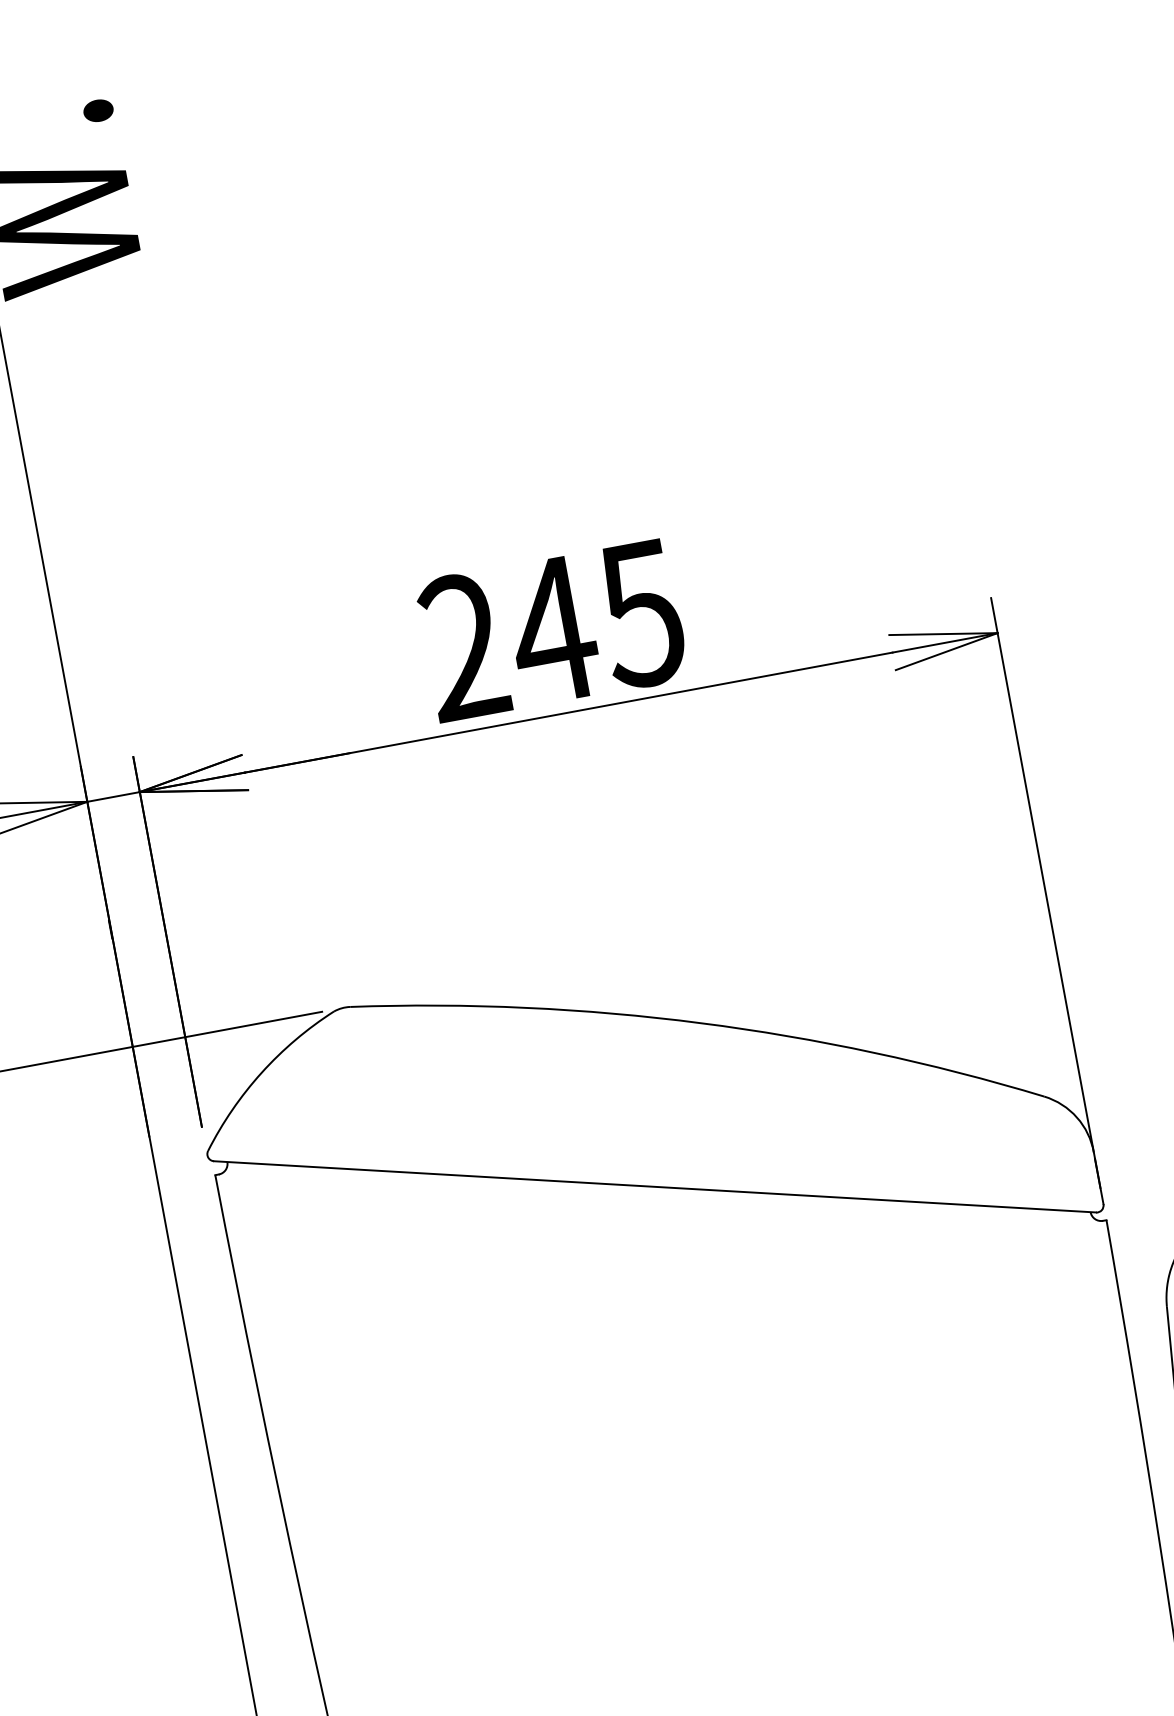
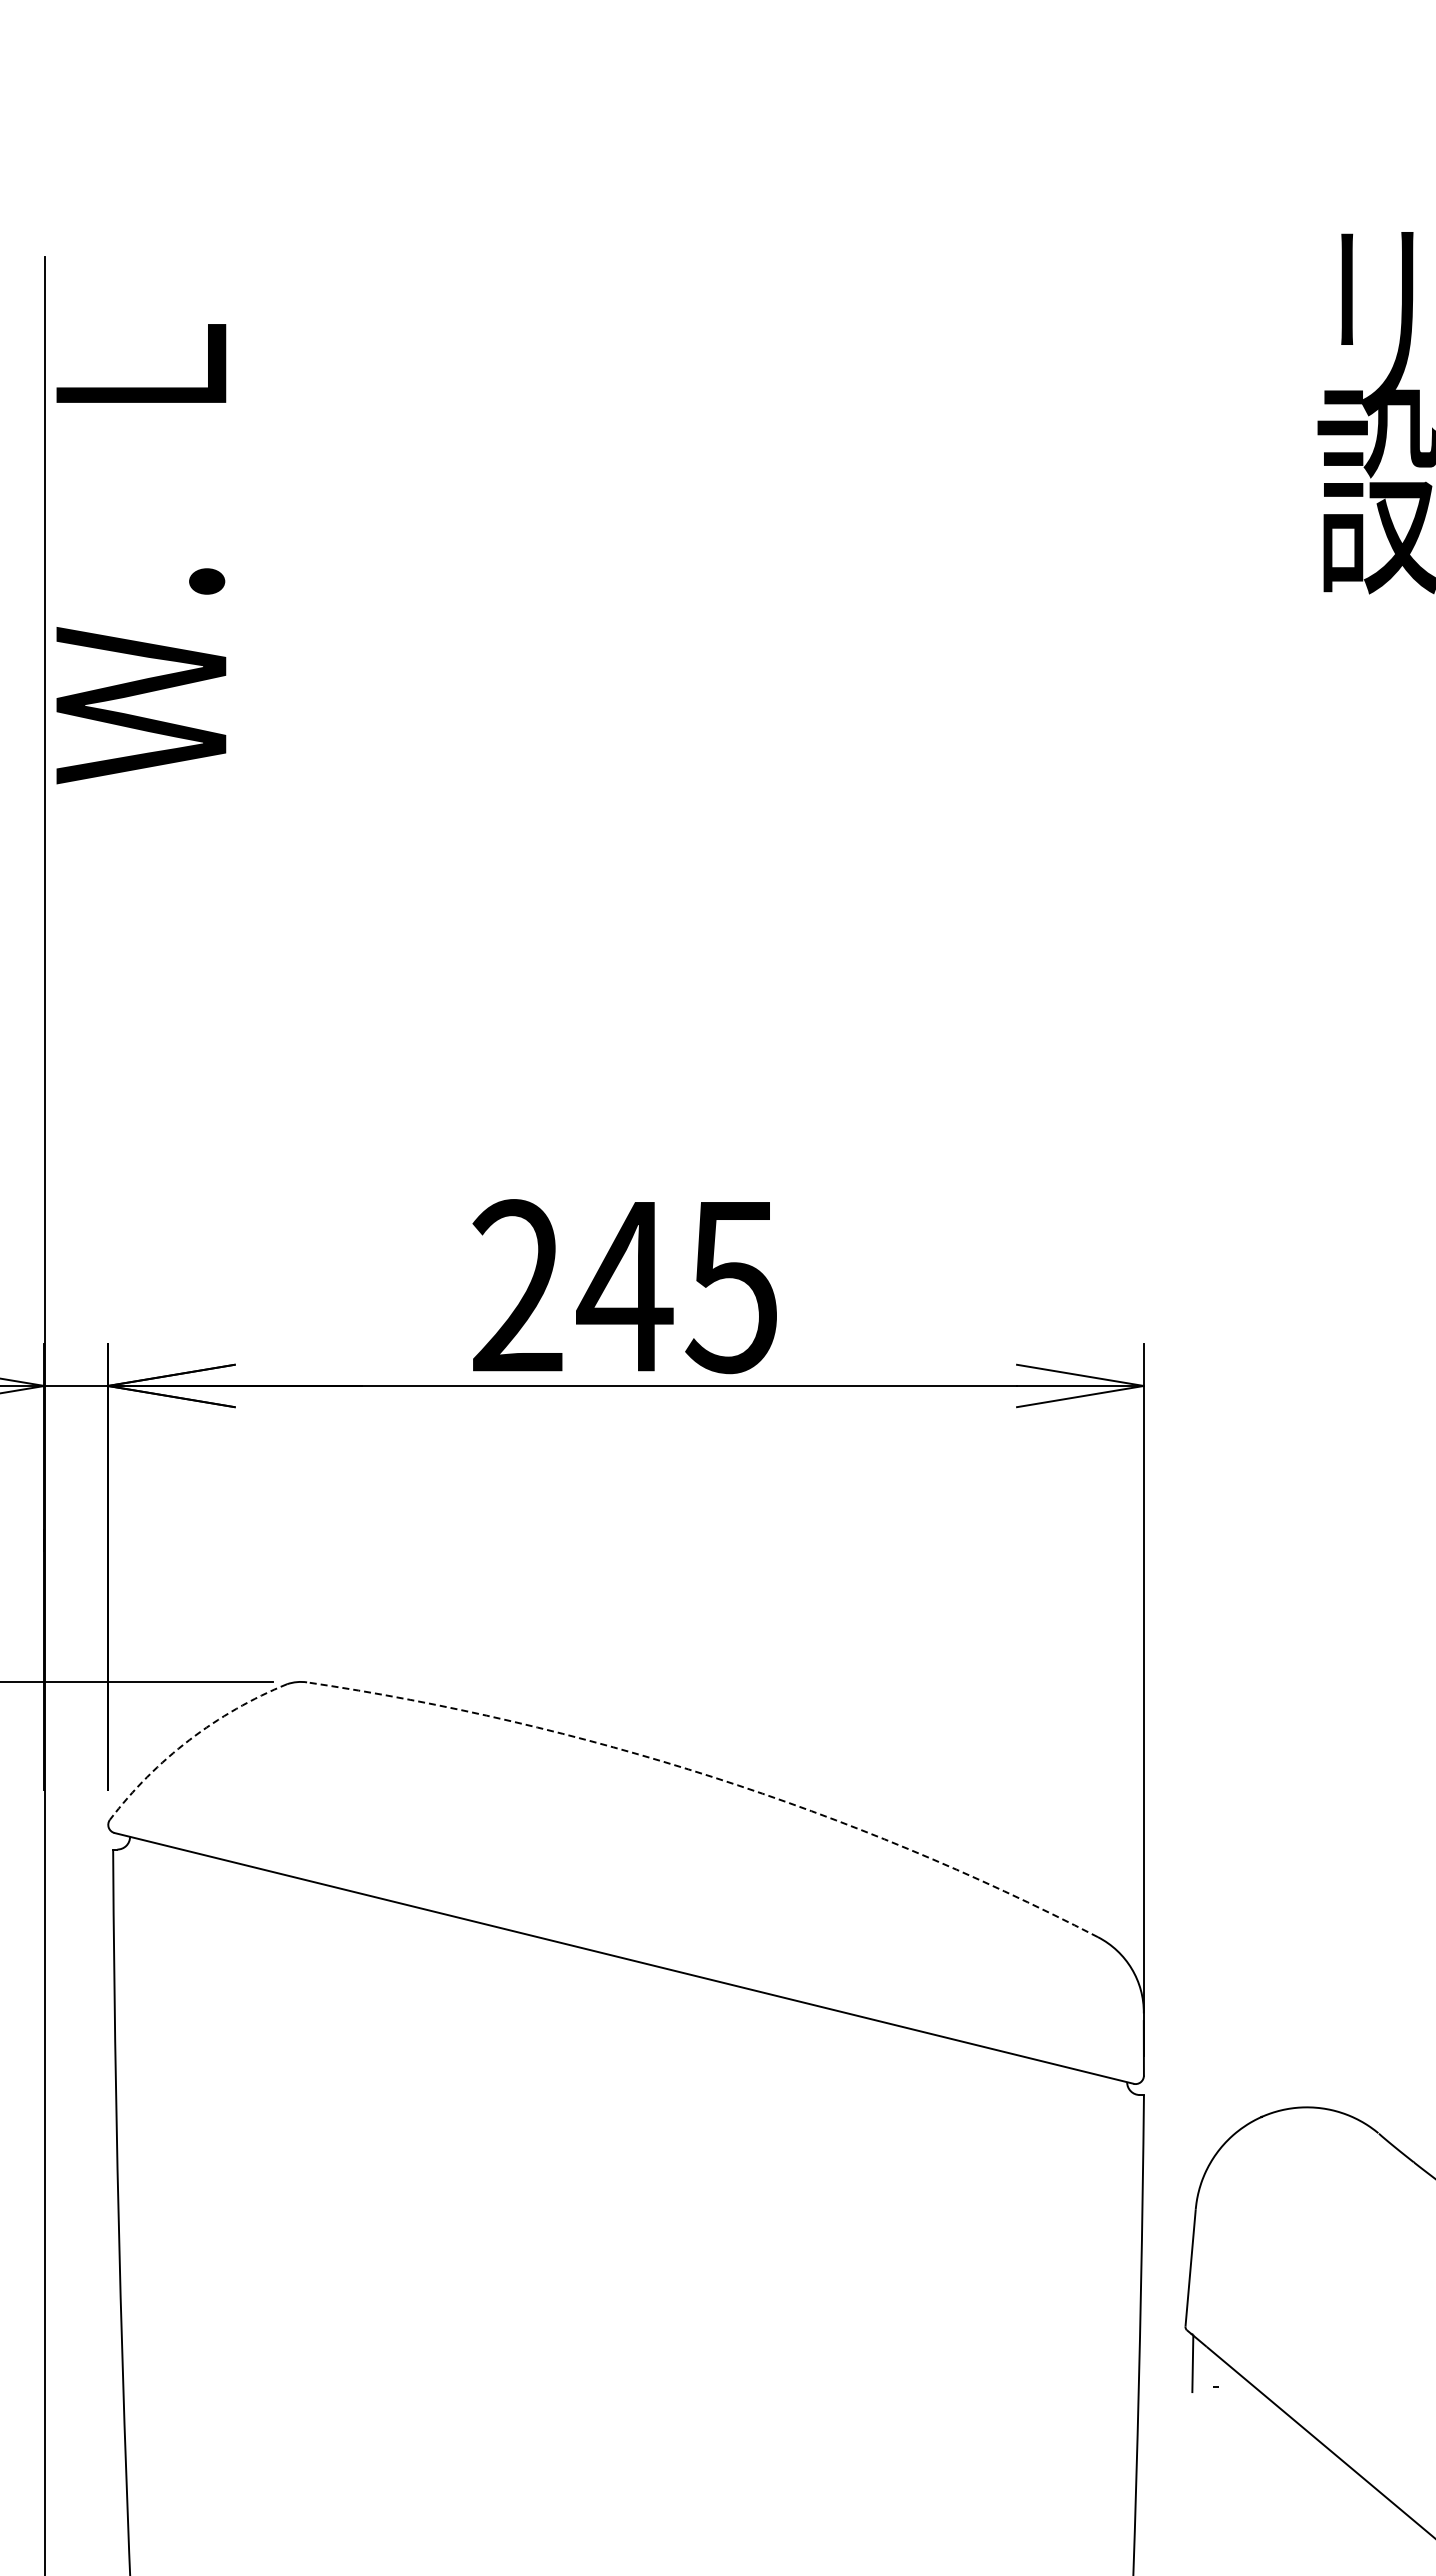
arc: (701, 1023) -> (713, 1777), solid -> dashed
arc: (261, 1073) -> (189, 1740), solid -> dashed

